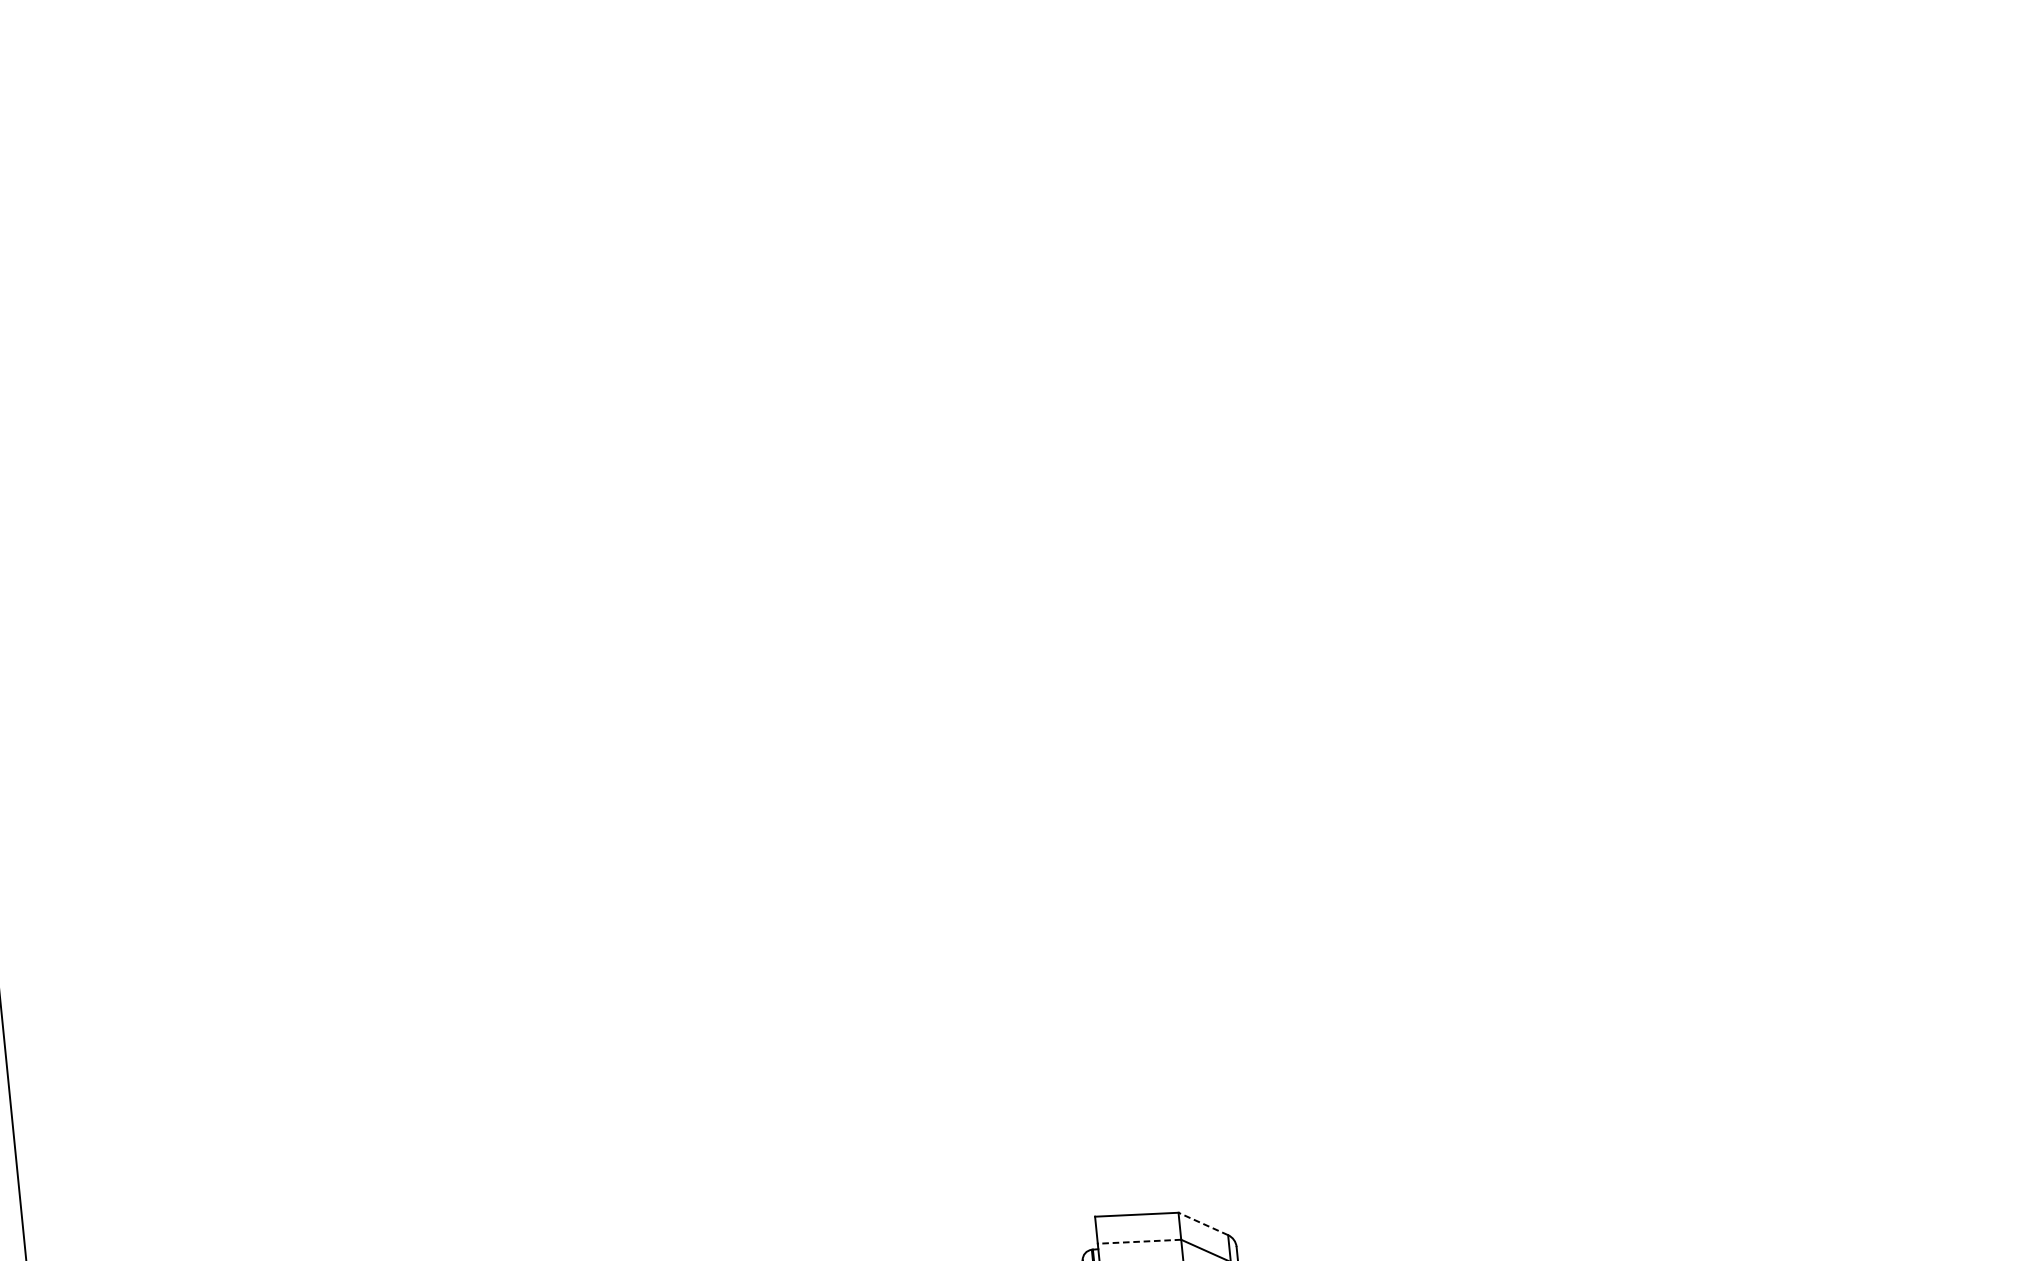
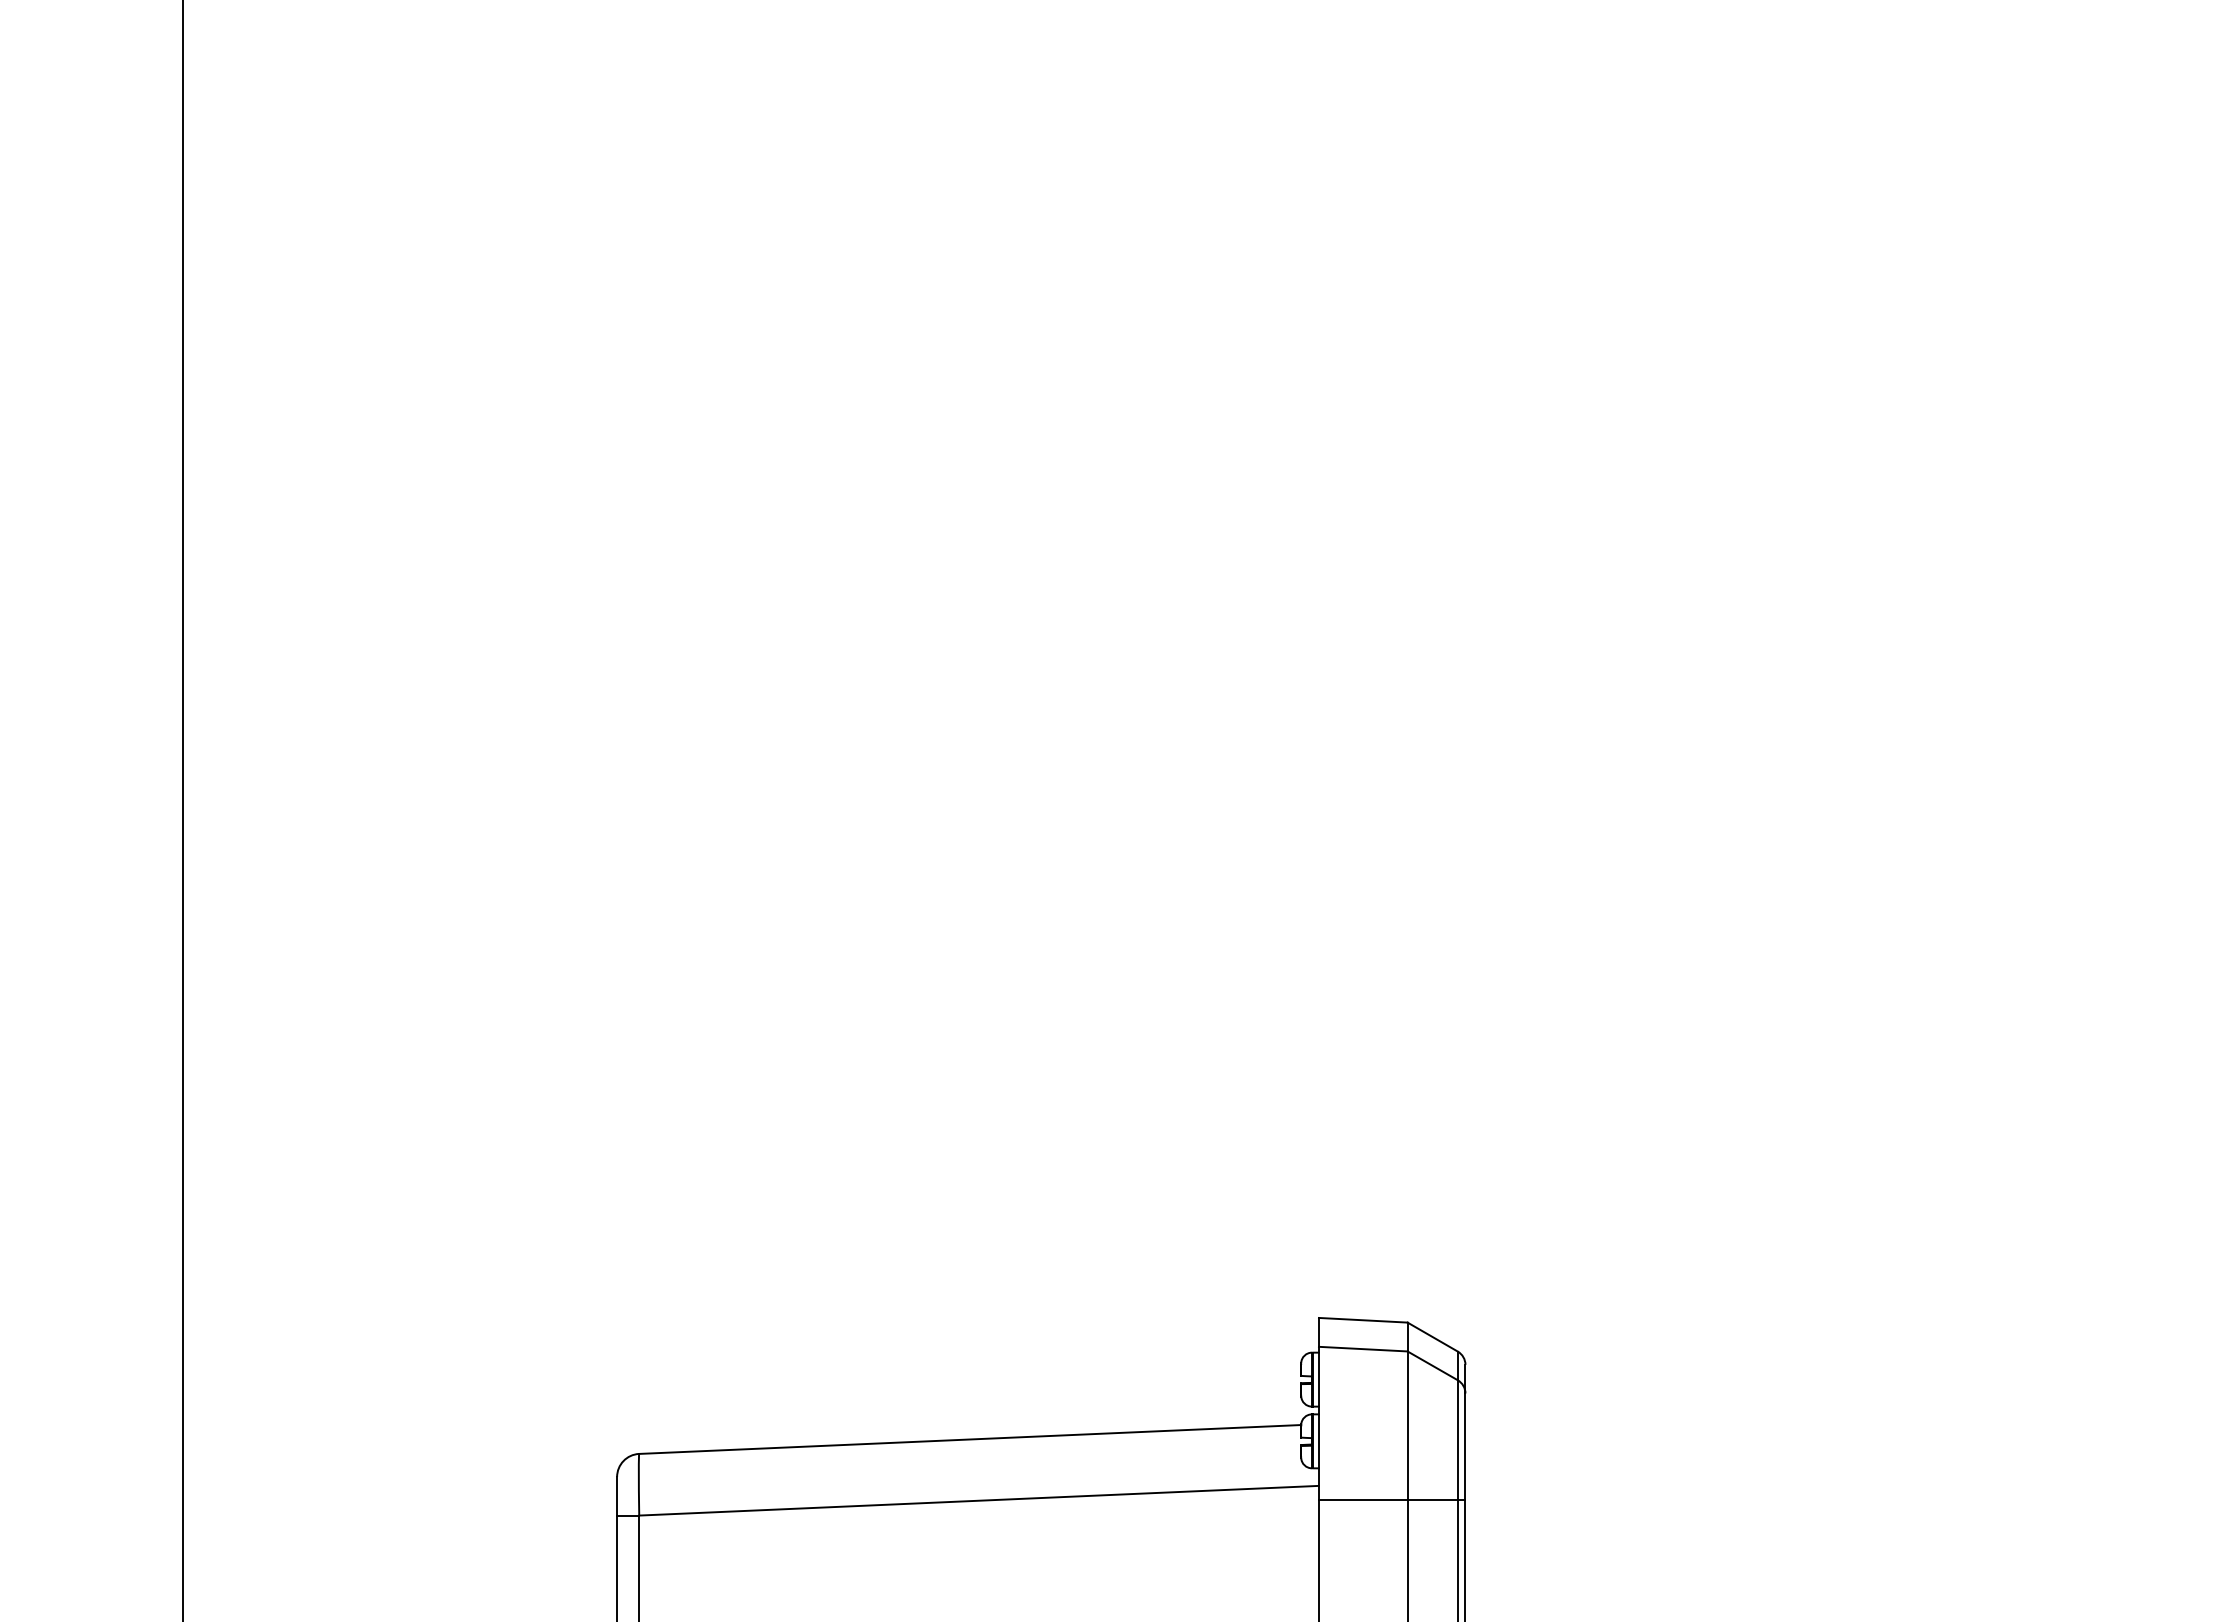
line: (1203, 1224) -> (1432, 1337), dashed -> solid
line: (1138, 1242) -> (1362, 1349), dashed -> solid

